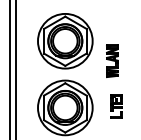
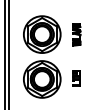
part: (111, 60) -> (76, 34), moved

